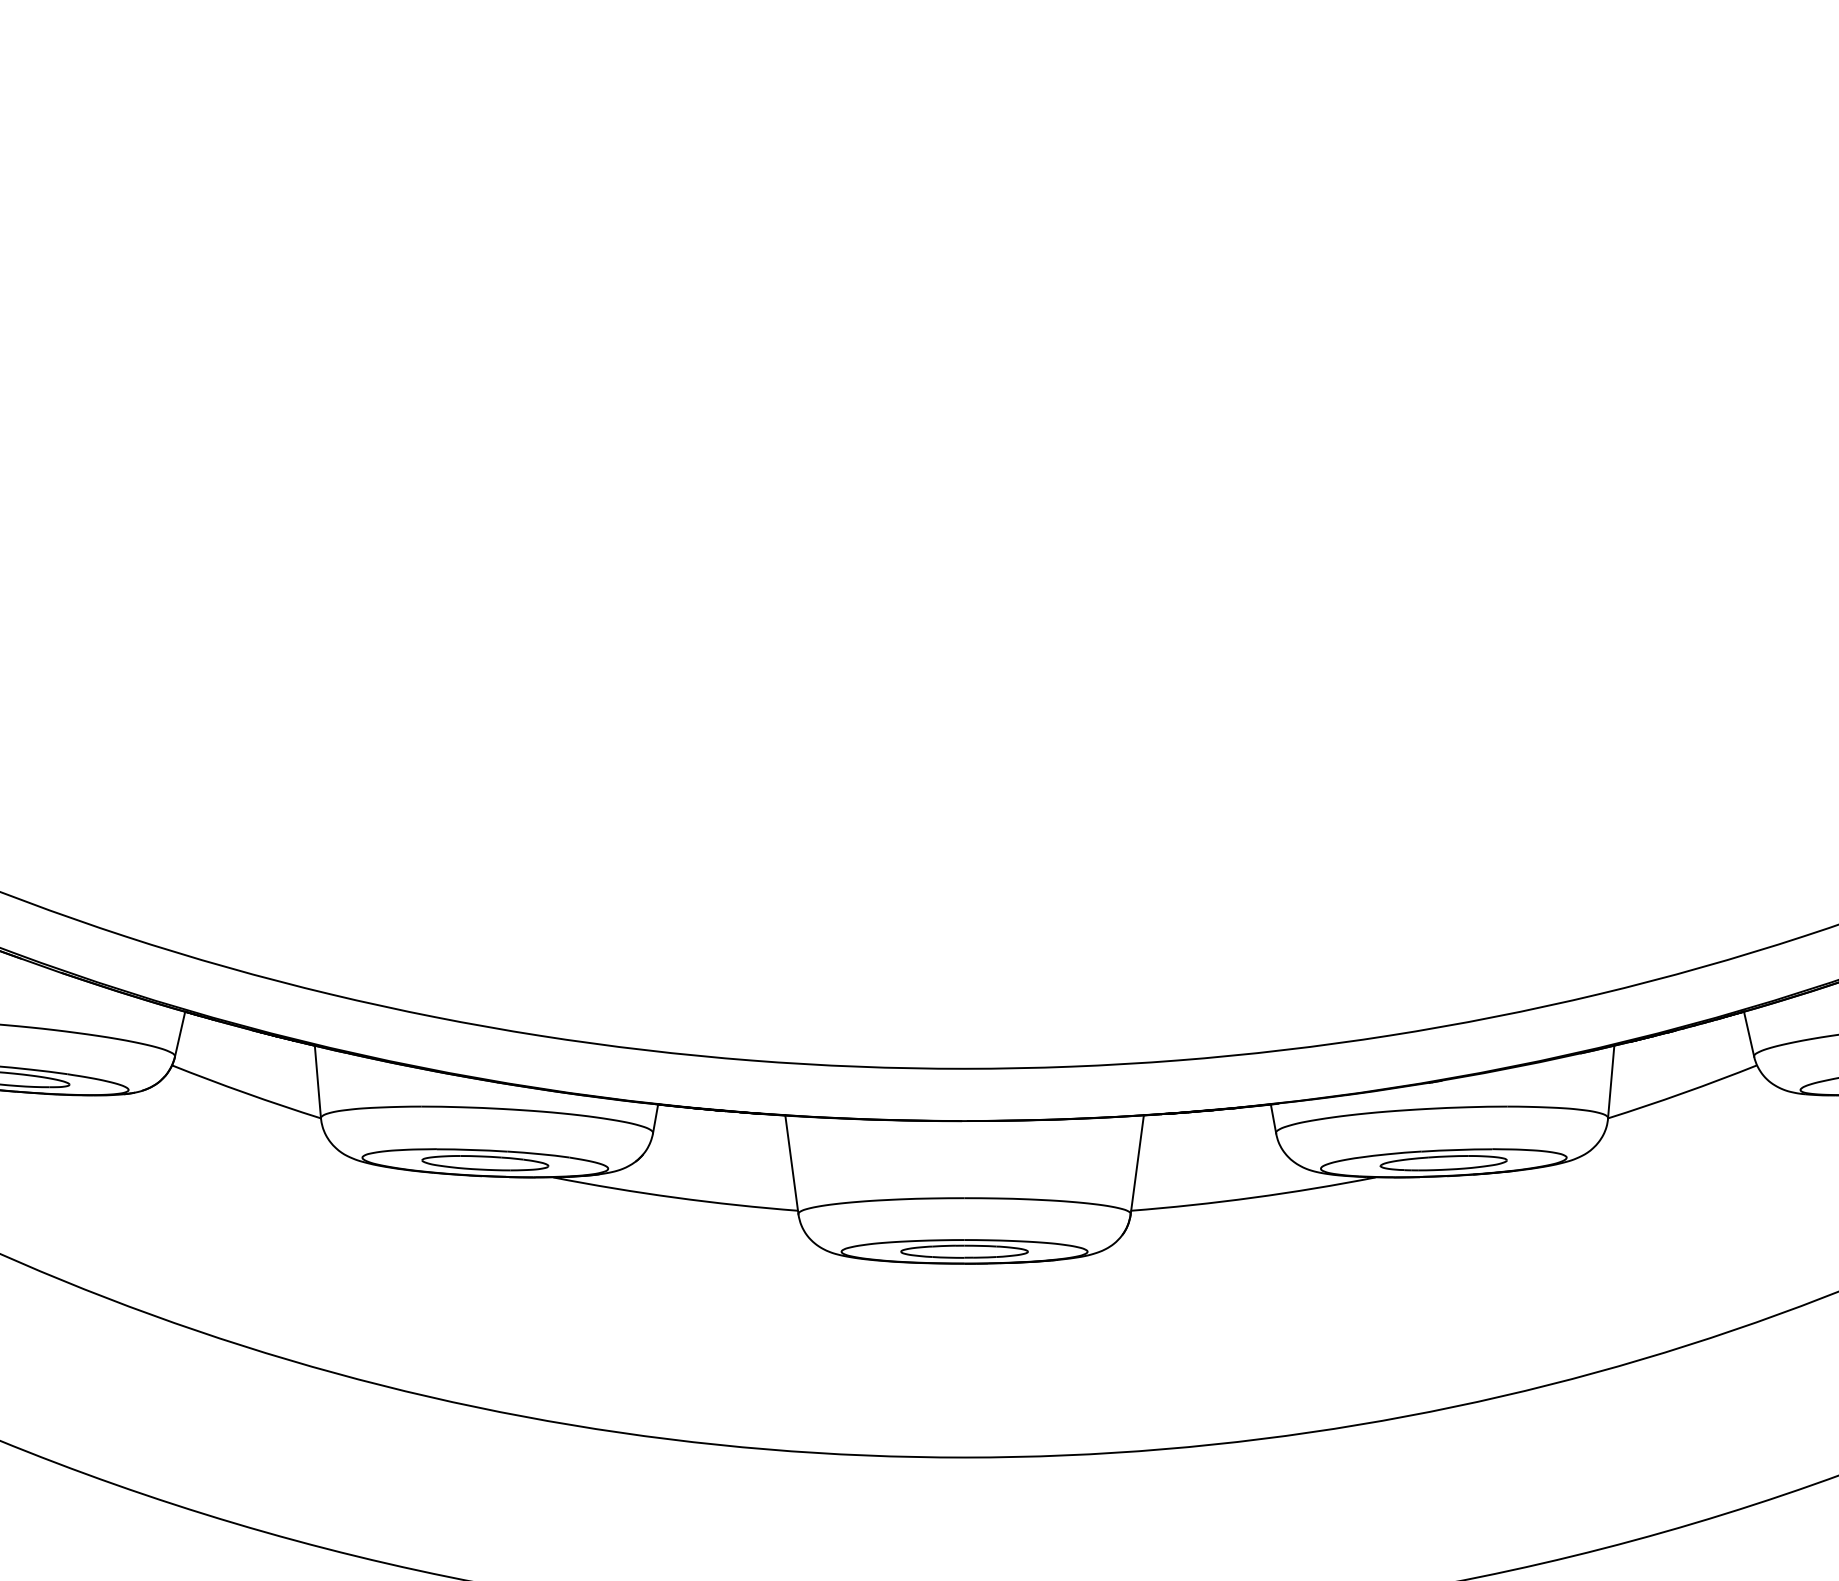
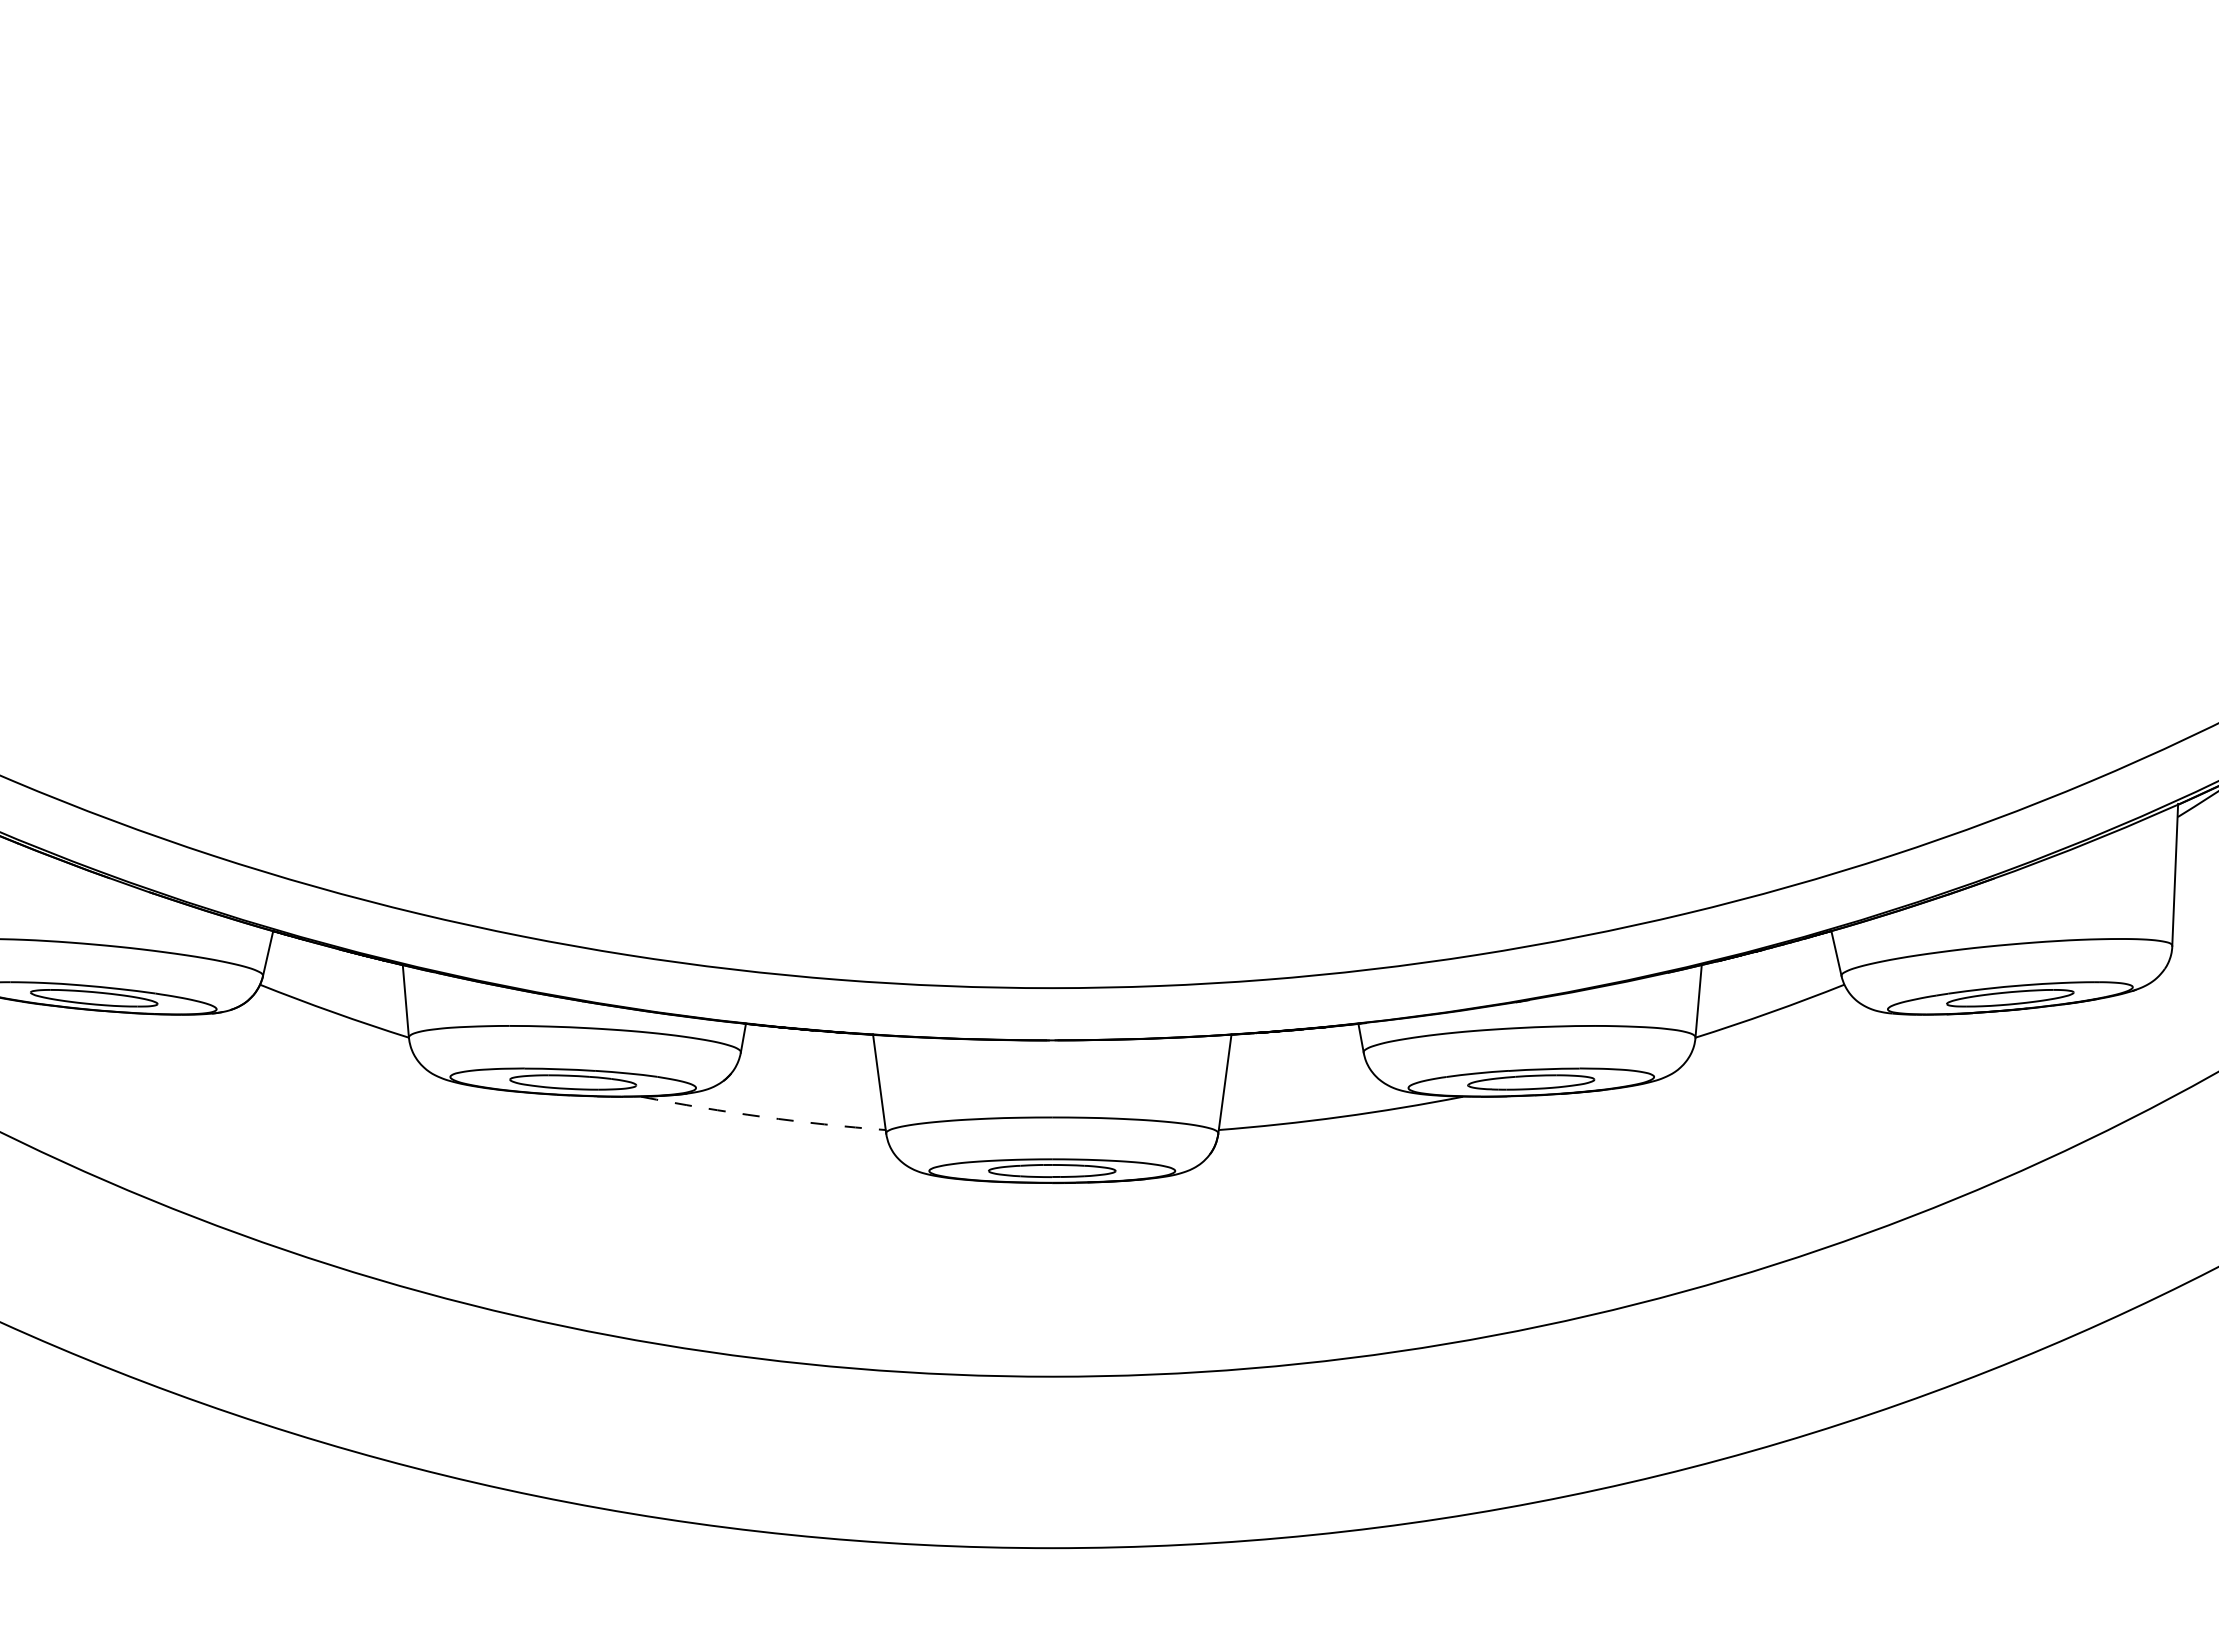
arc: (675, 1197) -> (763, 1116), solid -> dashed

